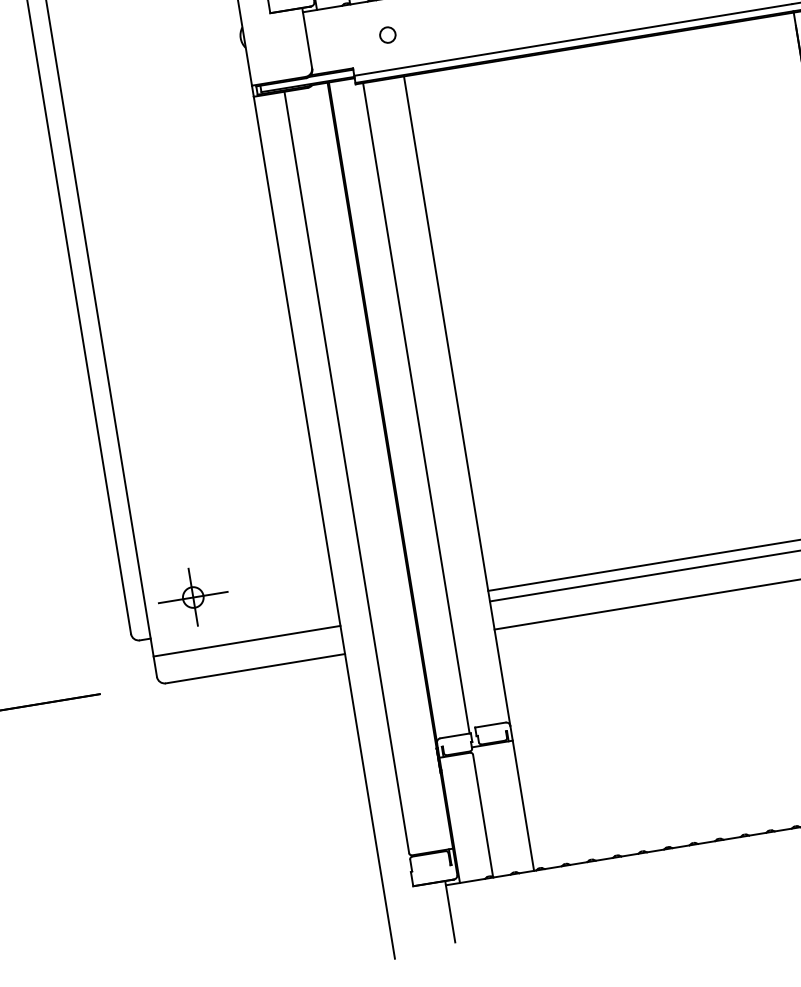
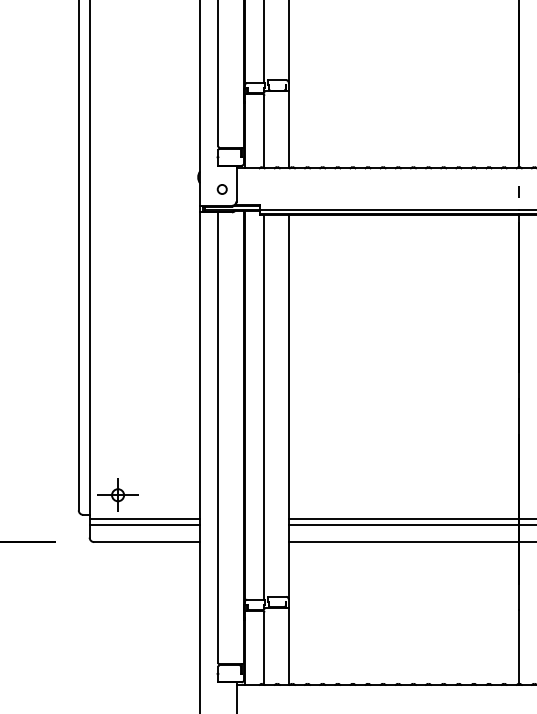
circle: (386, 35) -> (221, 189), moved
line: (244, 631) -> (144, 519), added

